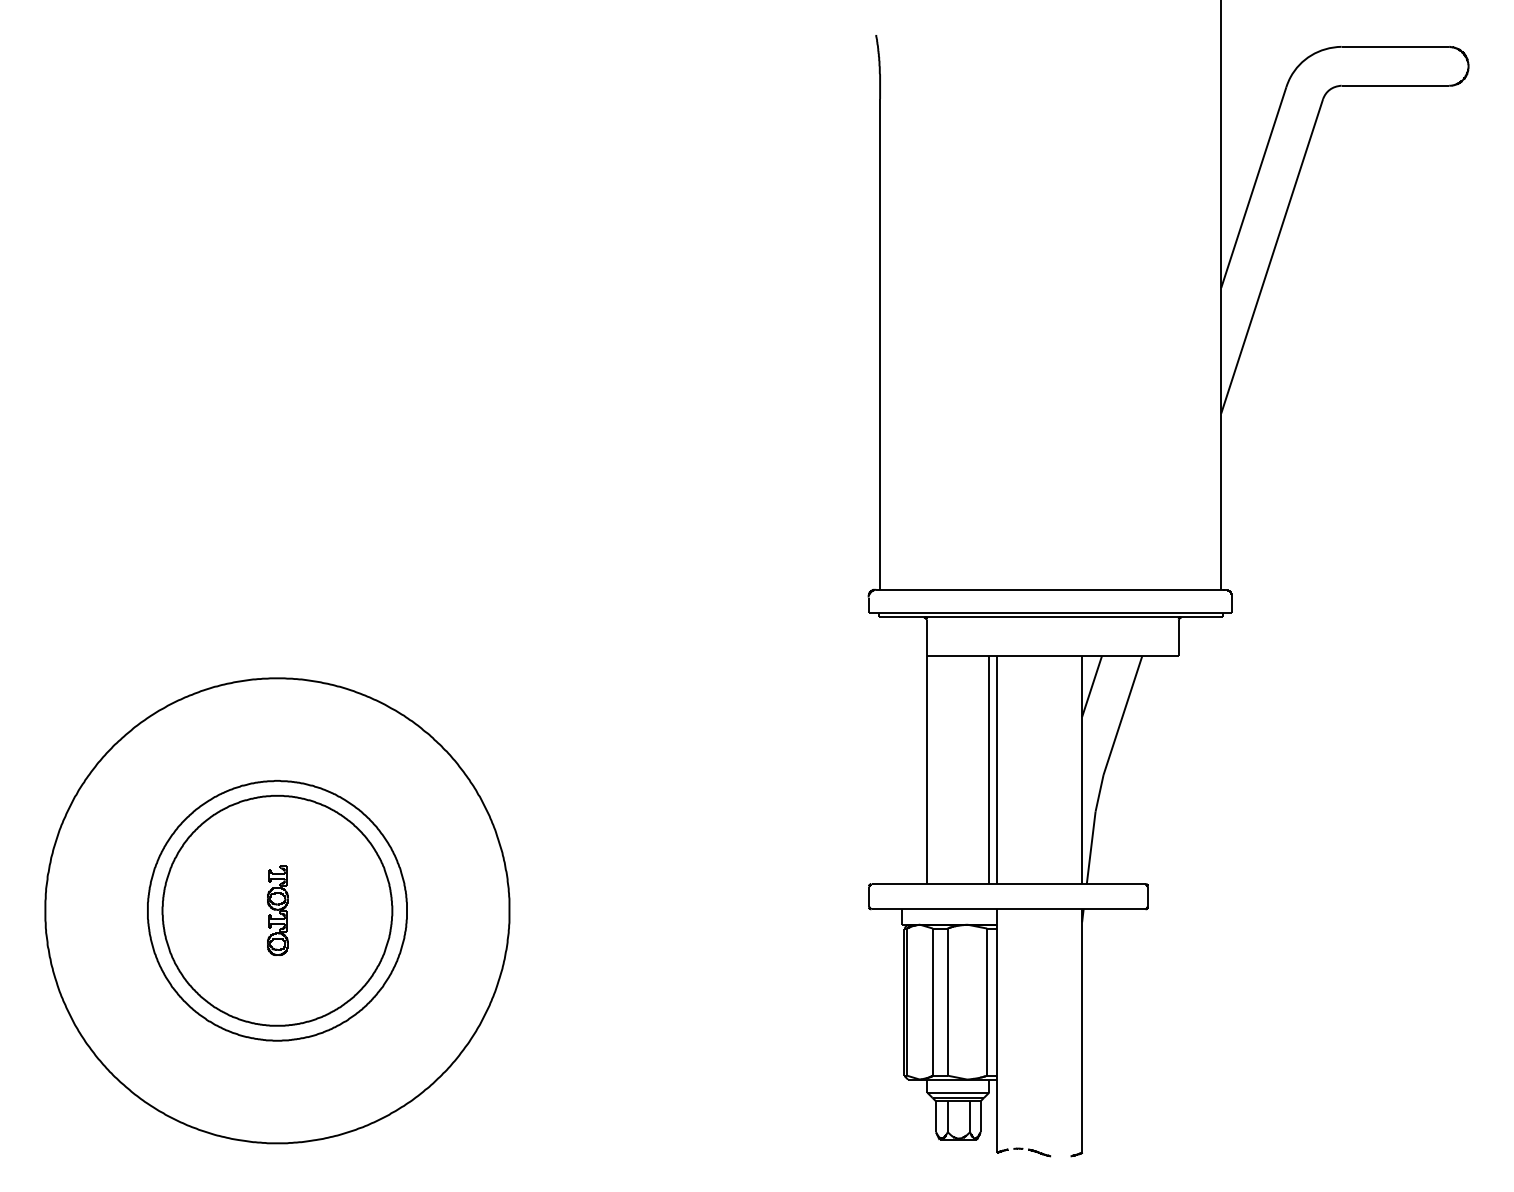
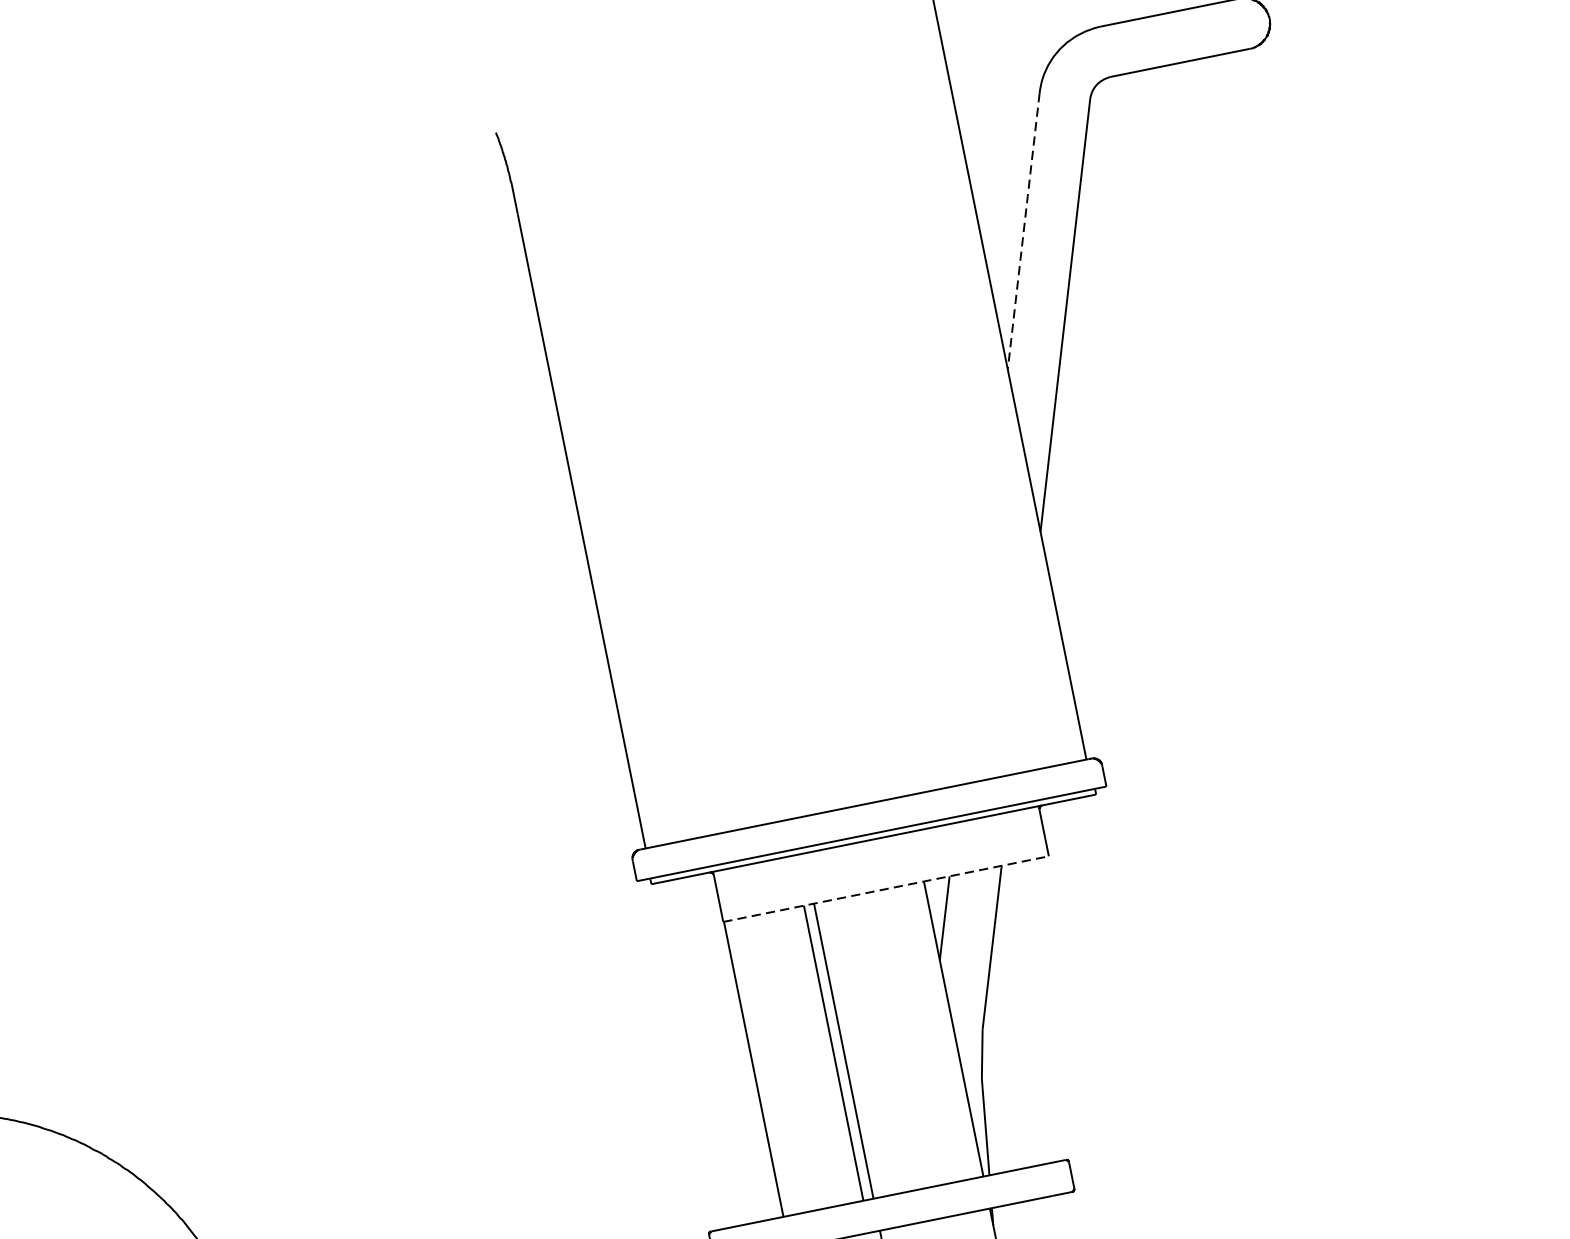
line: (1253, 187) -> (1023, 231), solid -> dashed
line: (1052, 656) -> (885, 889), solid -> dashed

